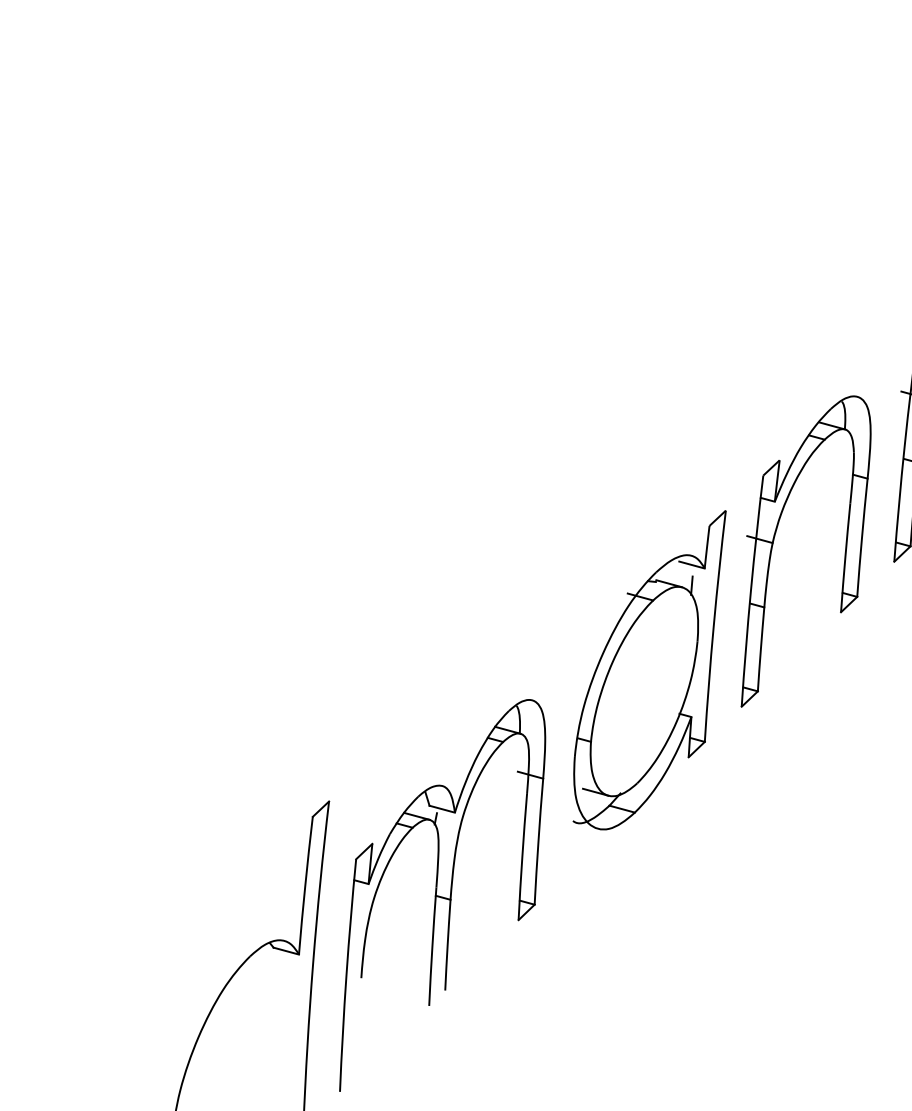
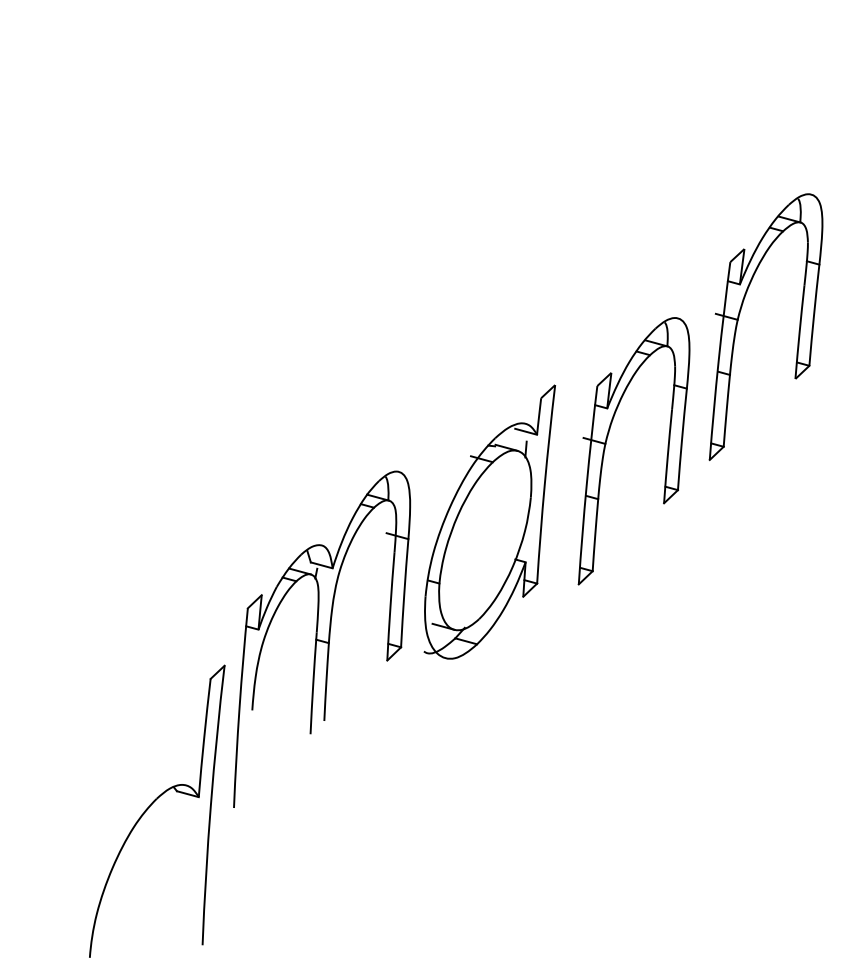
part: (649, 669) -> (489, 521), moved
part: (443, 894) -> (322, 638), moved

